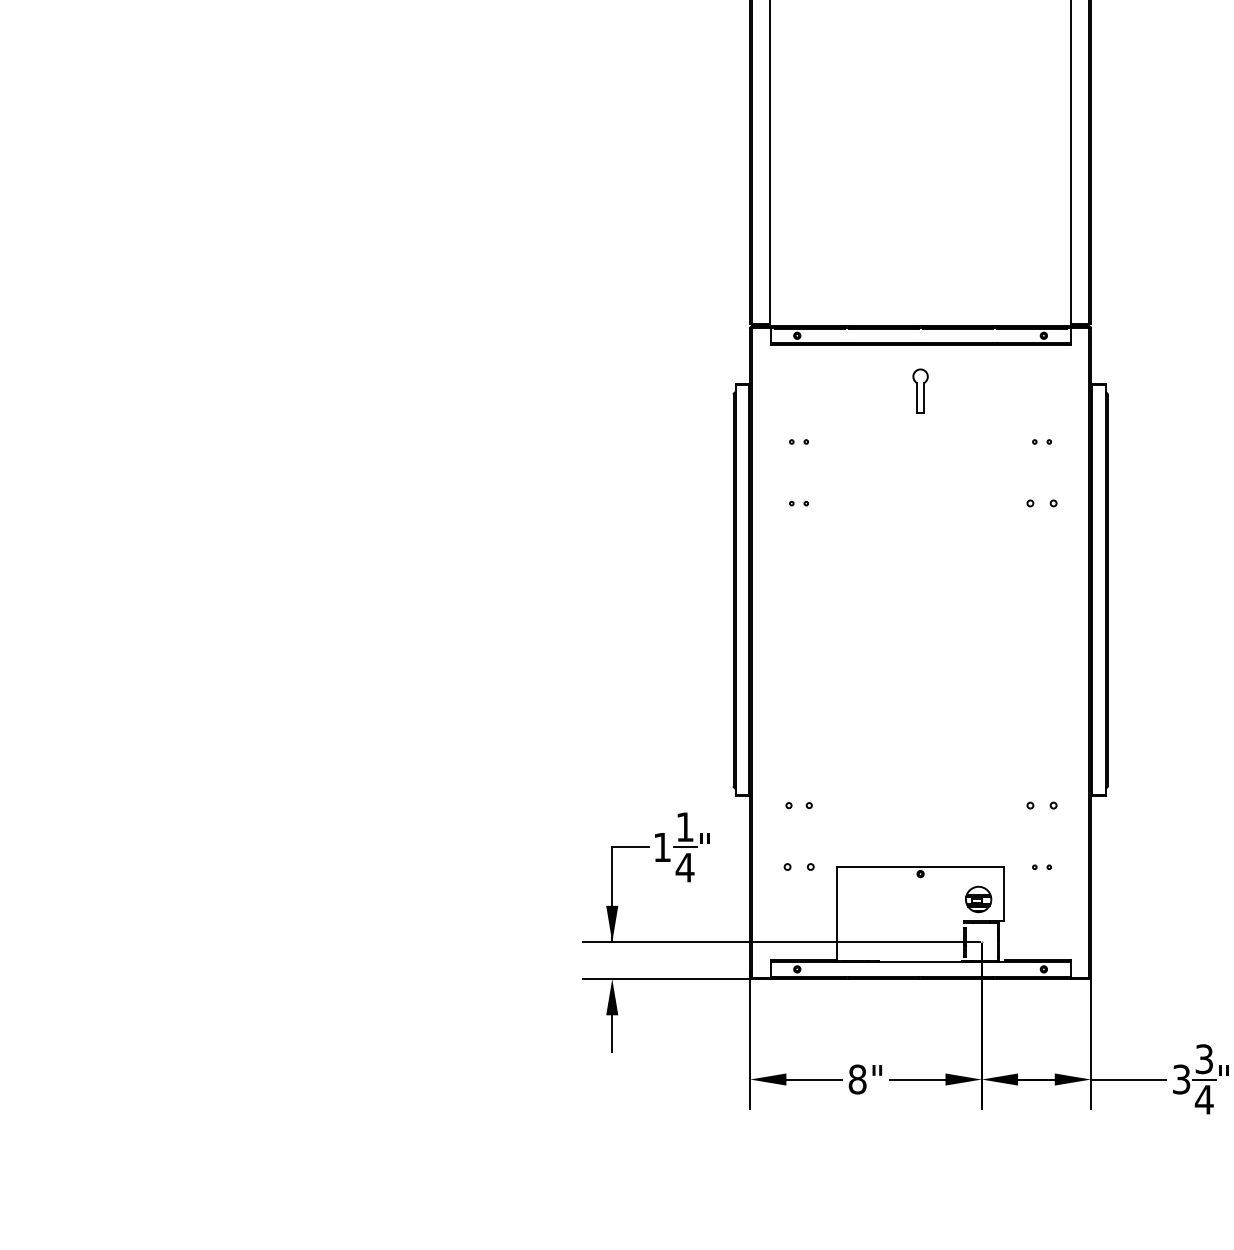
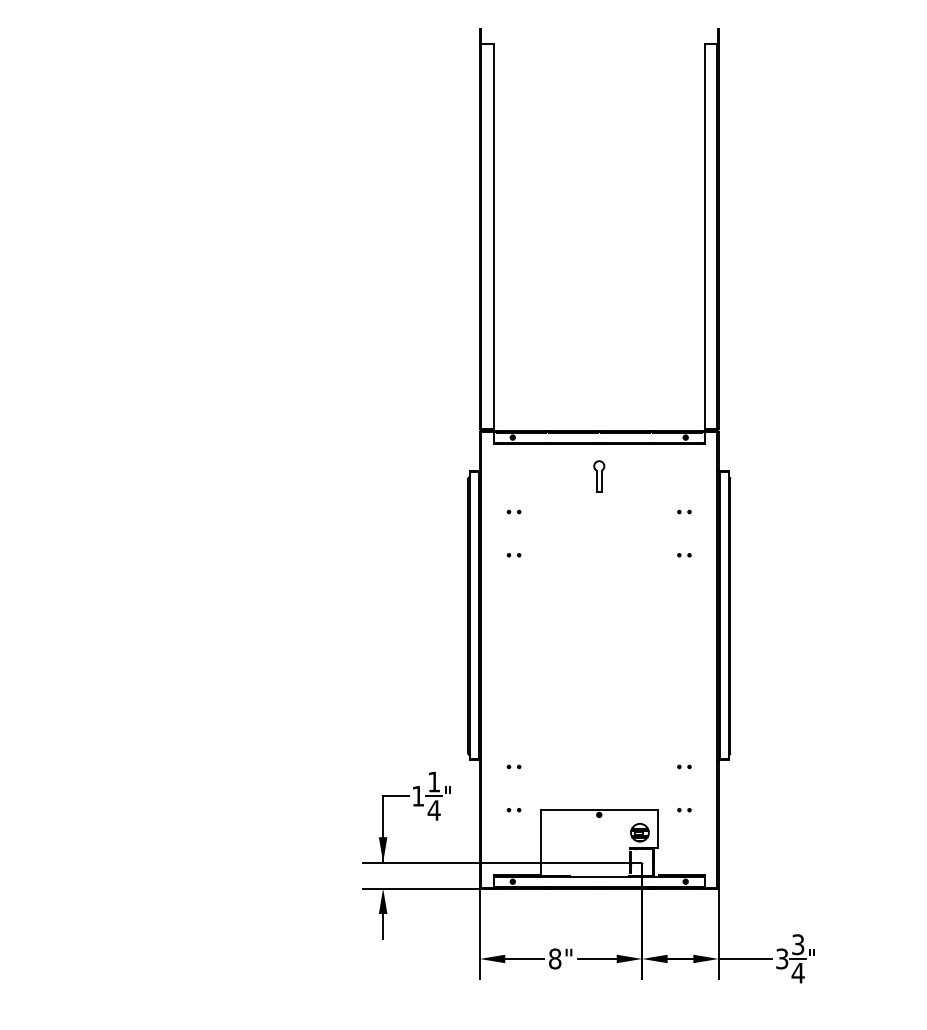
part: (1042, 503) -> (684, 555), size x0.62
part: (798, 804) -> (513, 766), size x0.71
part: (1042, 804) -> (684, 766), size x0.62
part: (798, 867) -> (513, 810), size x0.62

